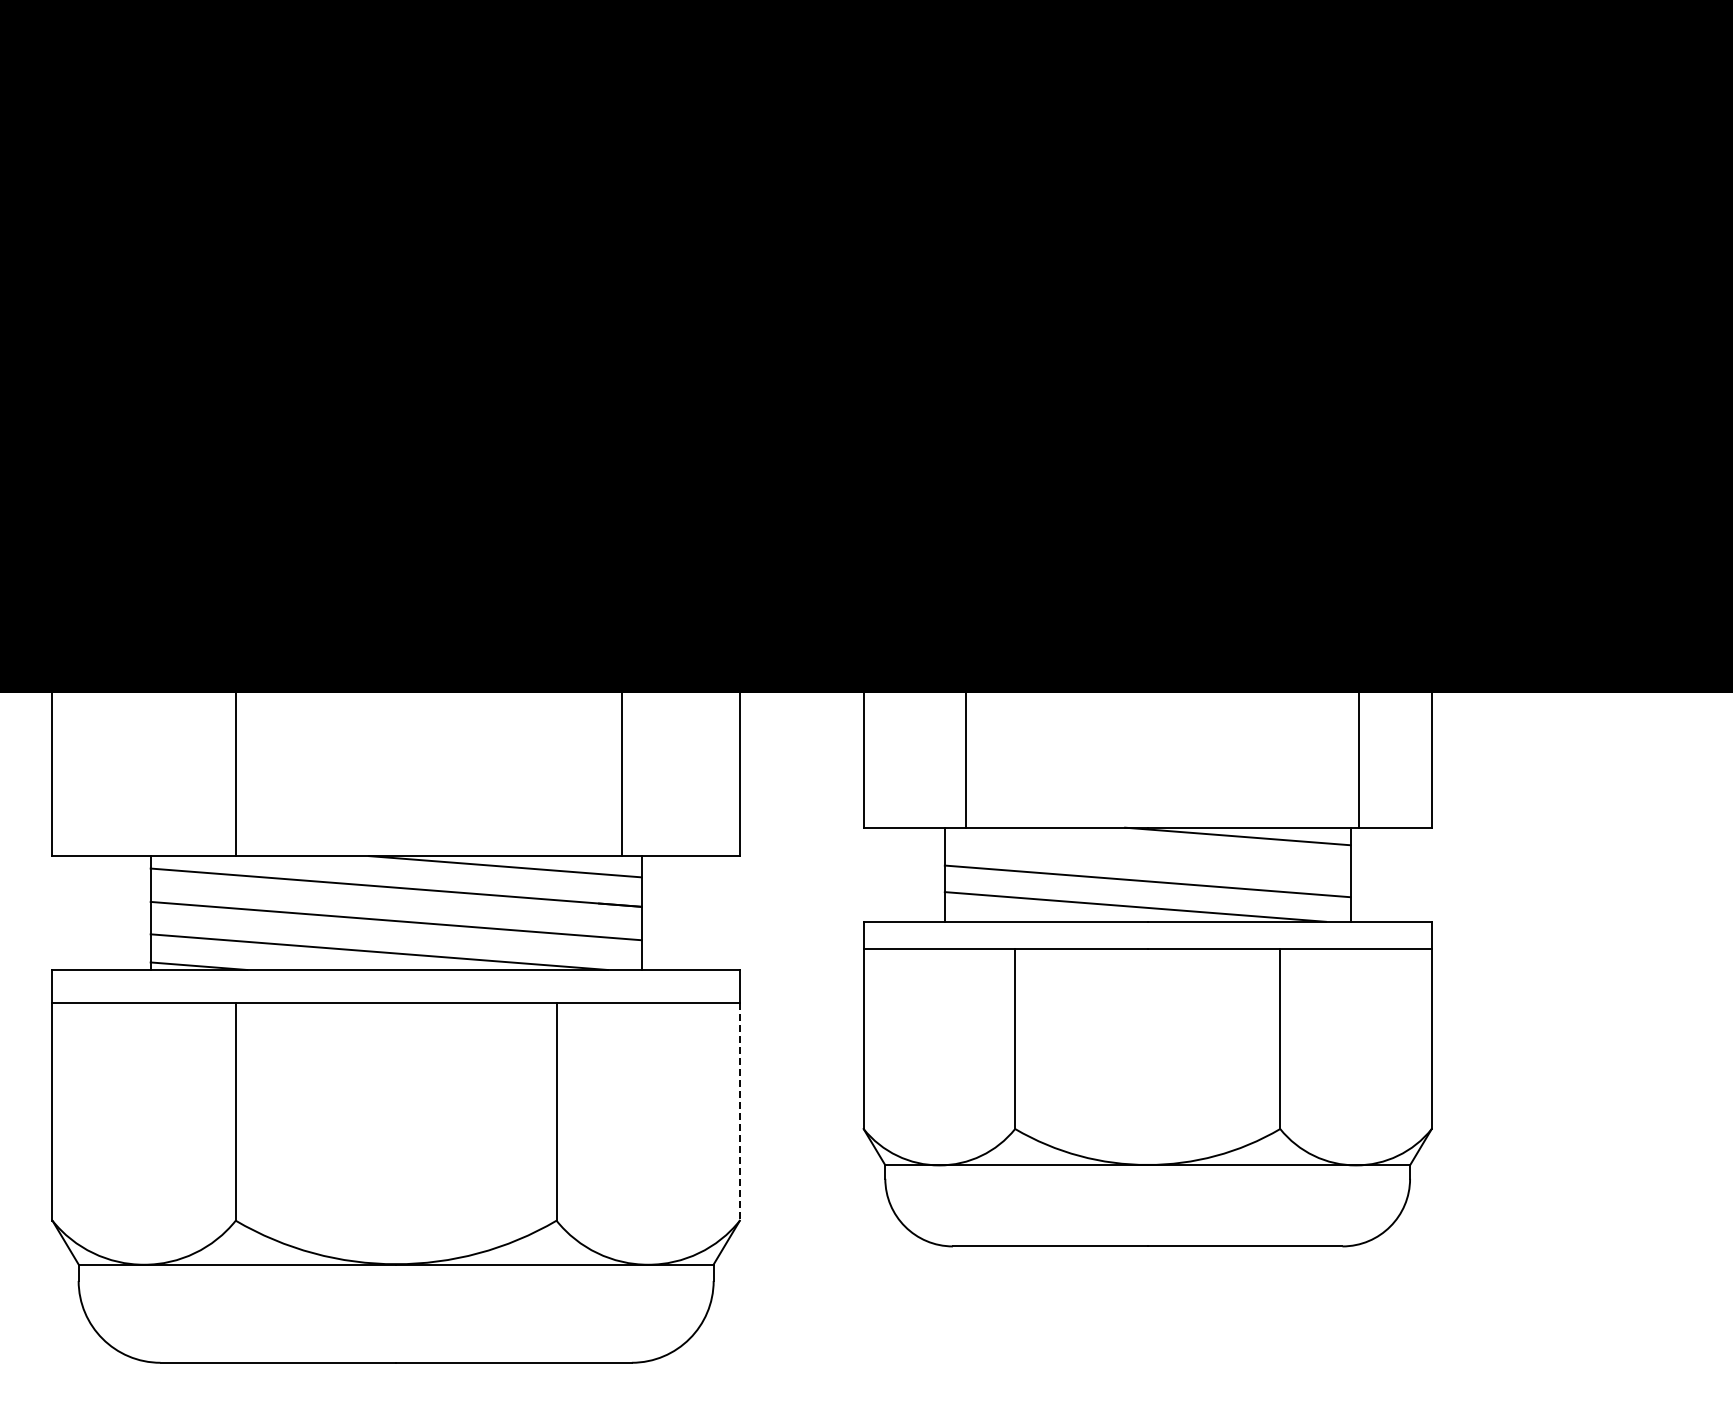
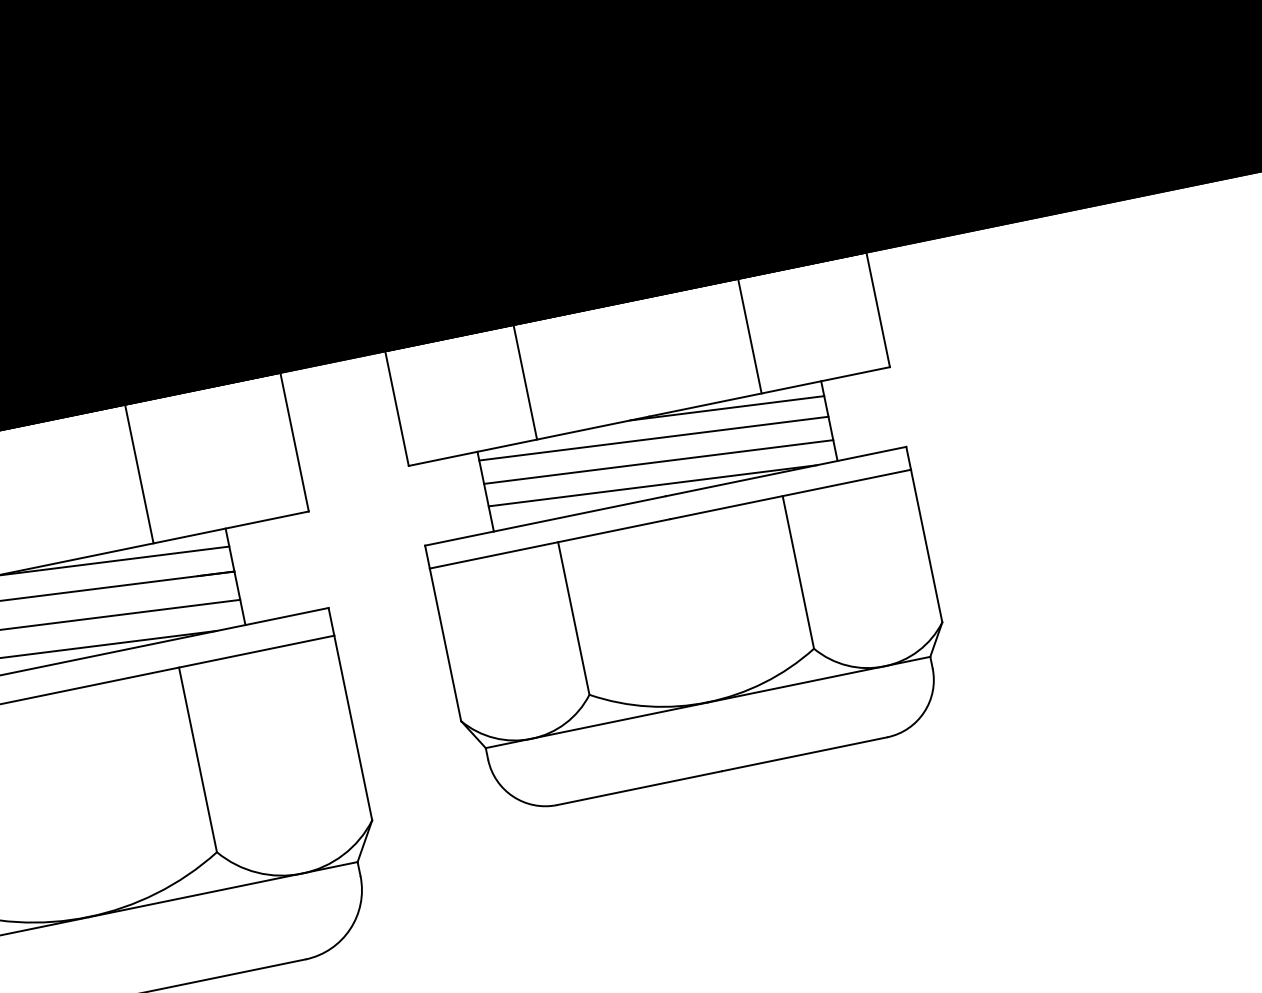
line: (966, 759) -> (525, 381), moved
line: (1359, 759) -> (749, 335), moved
line: (621, 774) -> (139, 474), moved
line: (1147, 853) -> (653, 438), added
line: (739, 1112) -> (353, 728), dashed -> solid

